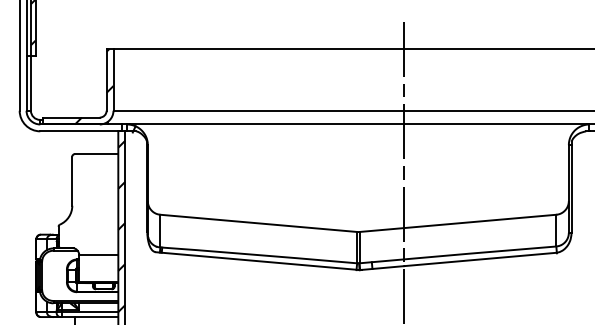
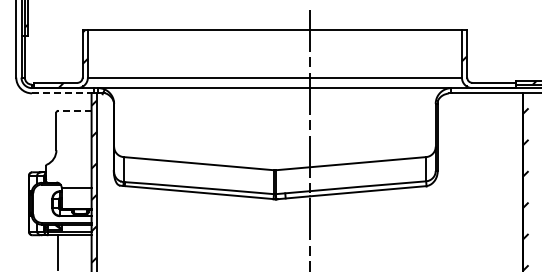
line: (80, 131) -> (62, 93), solid -> dashed
line: (95, 153) -> (74, 110), solid -> dashed

